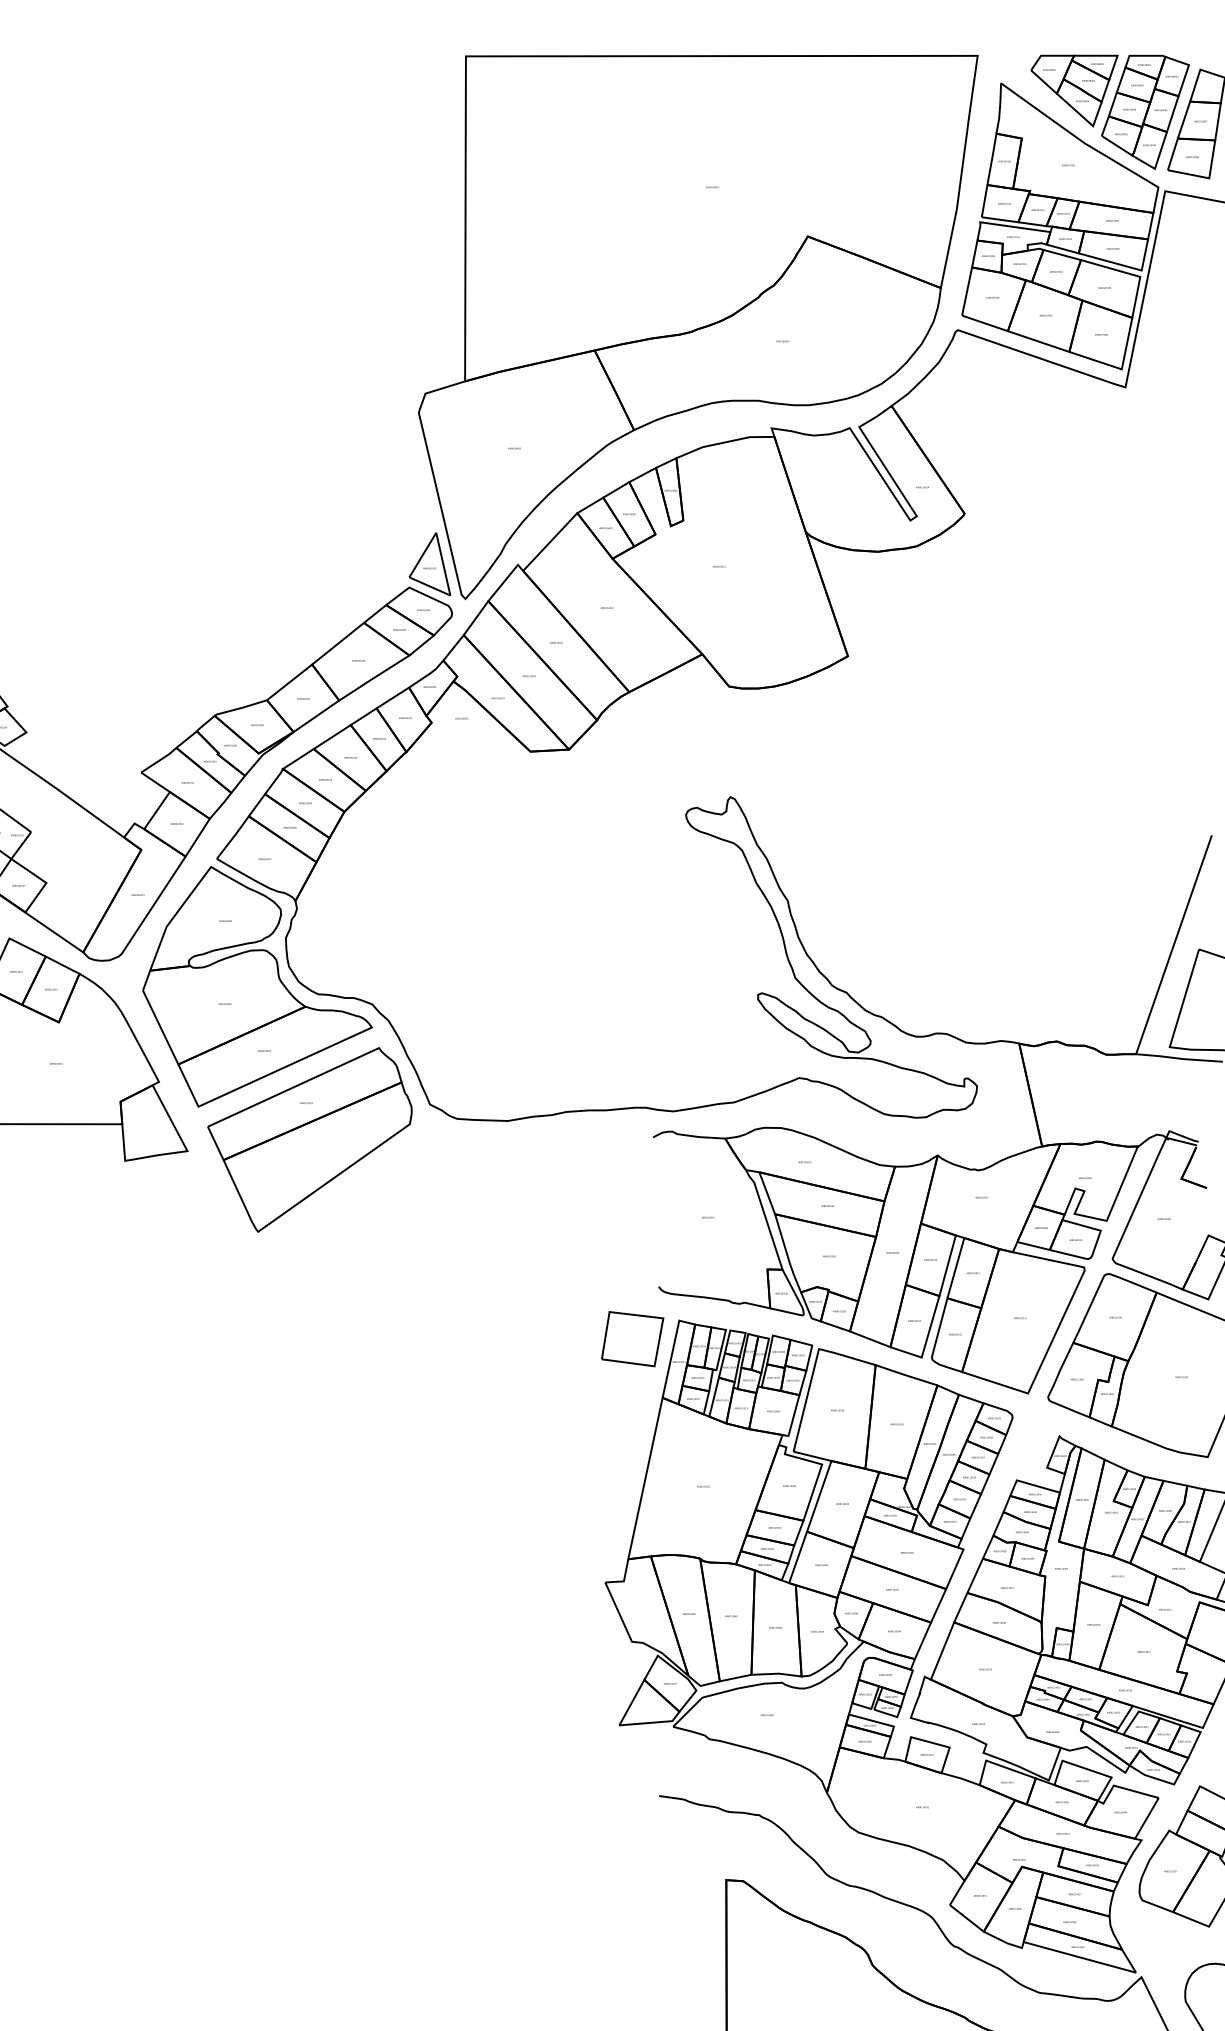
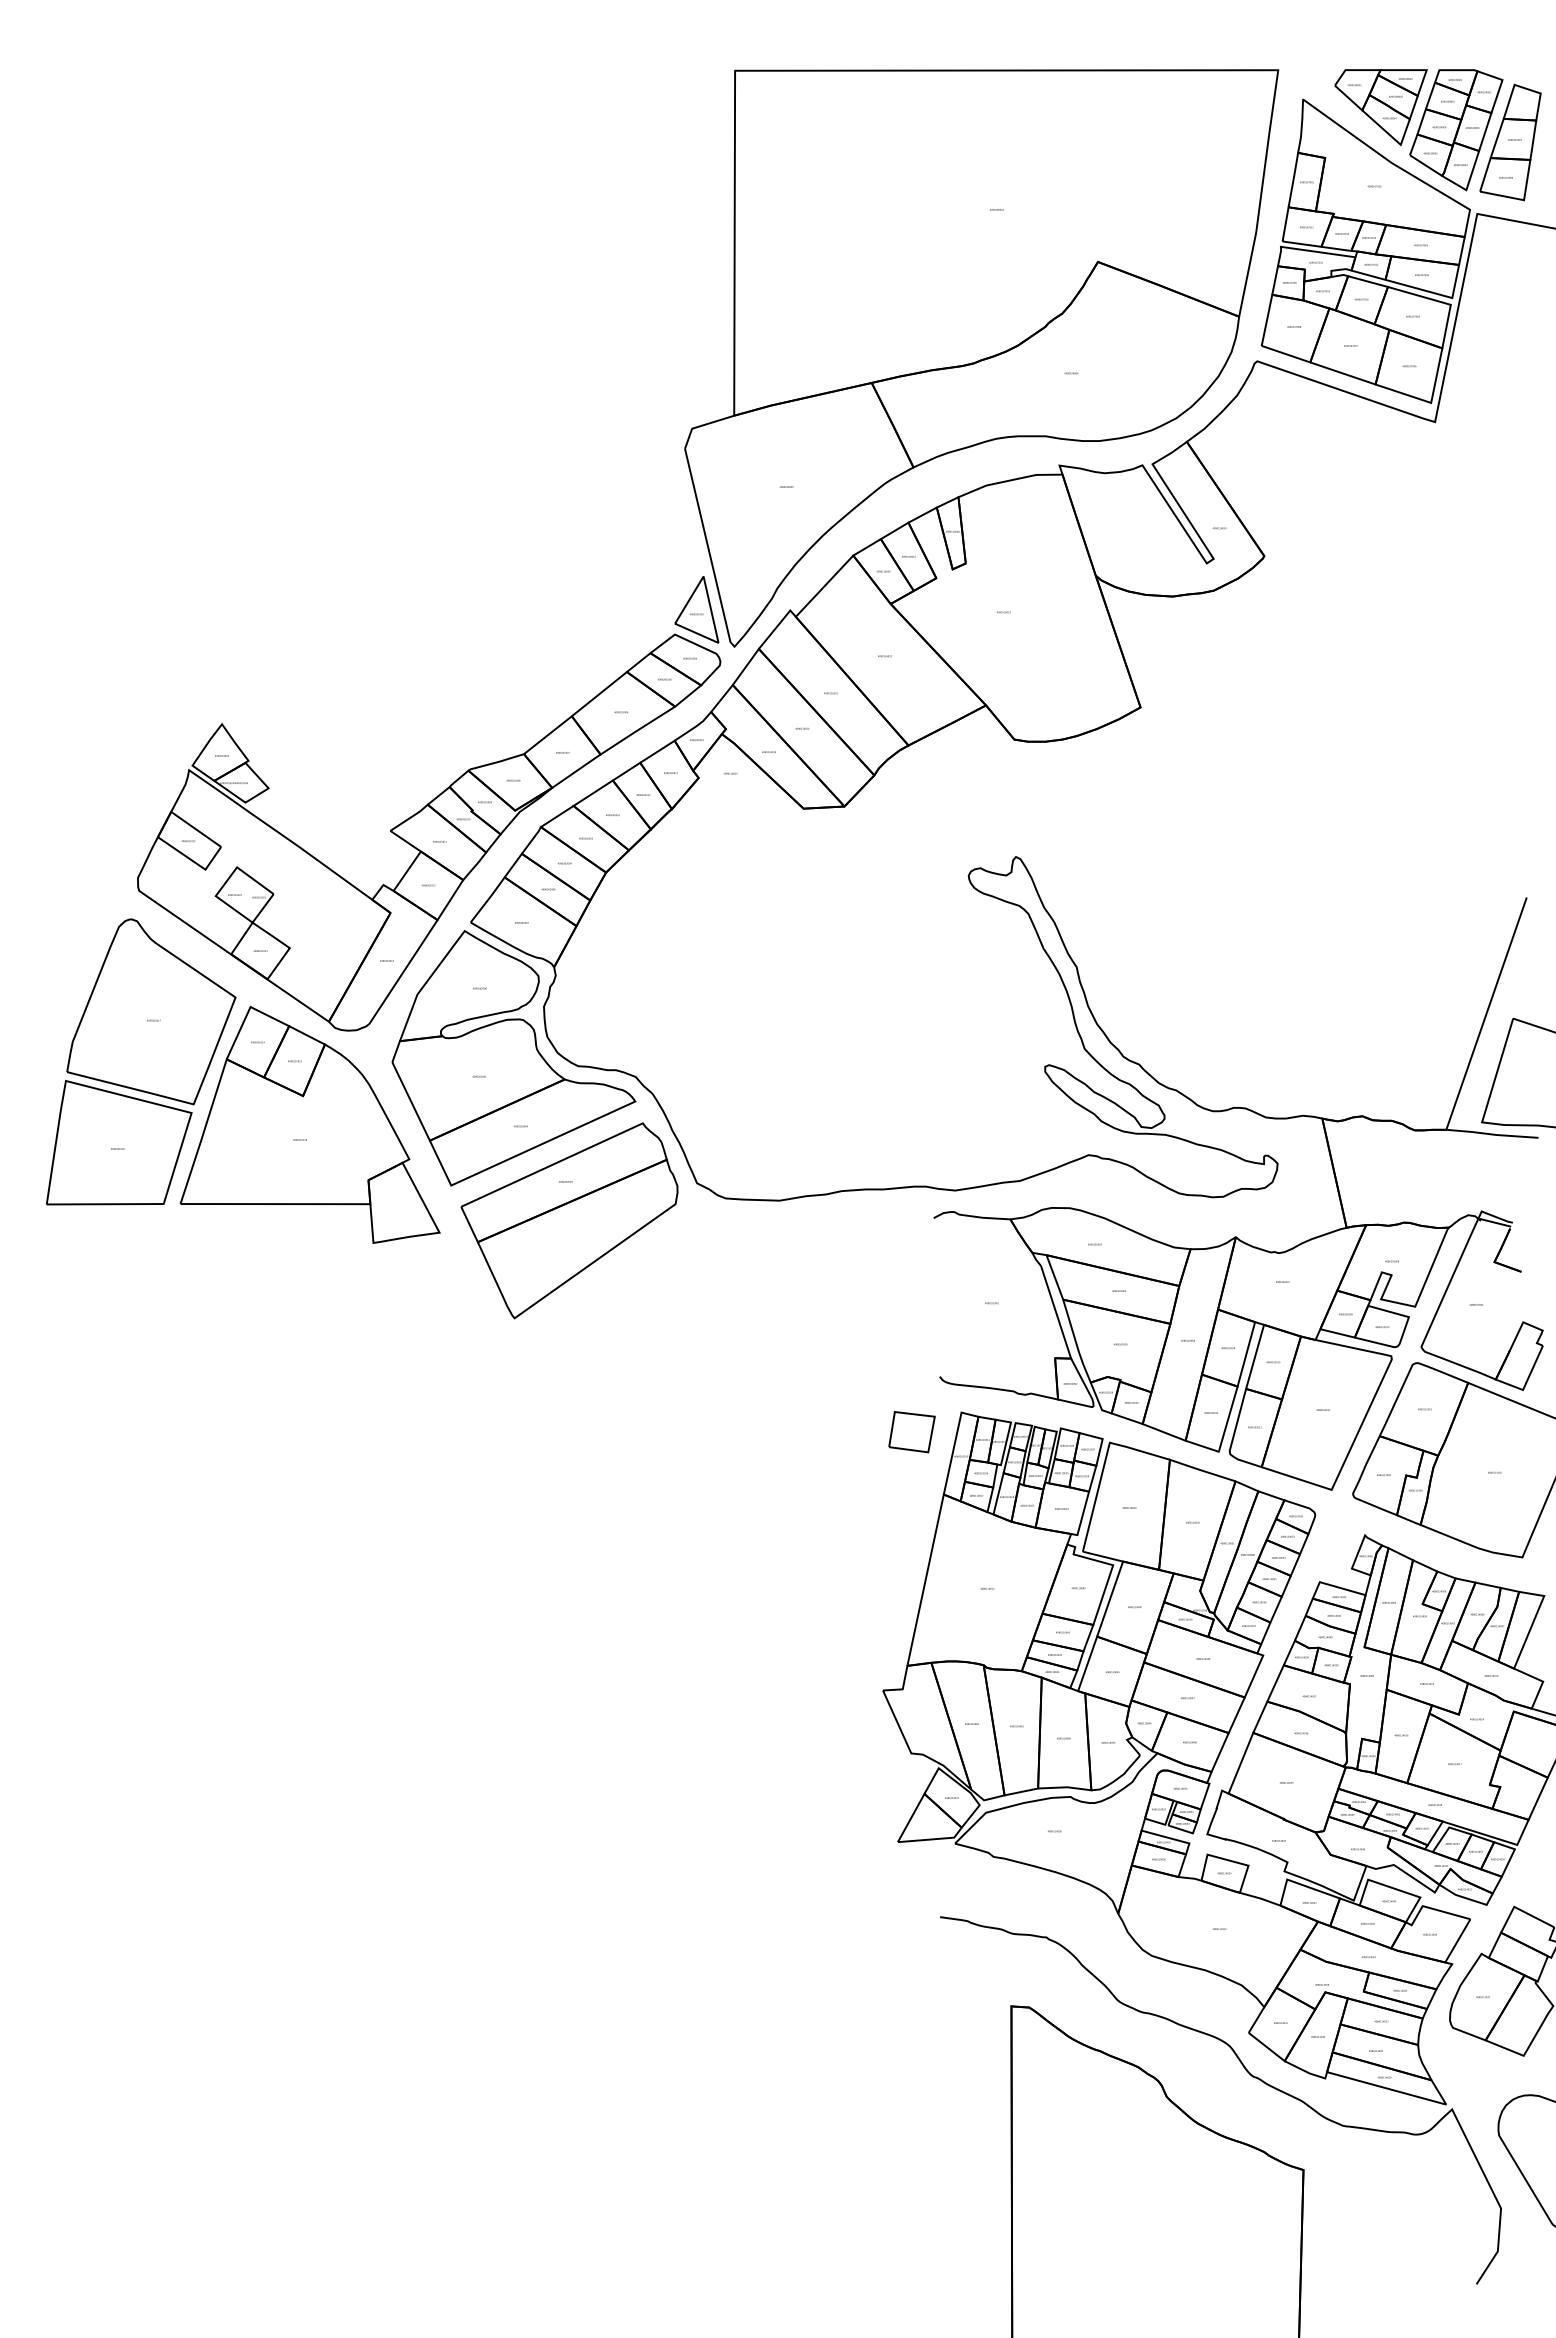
part: (632, 1338) -> (911, 1431), size x0.7

